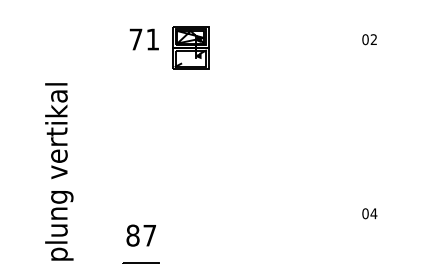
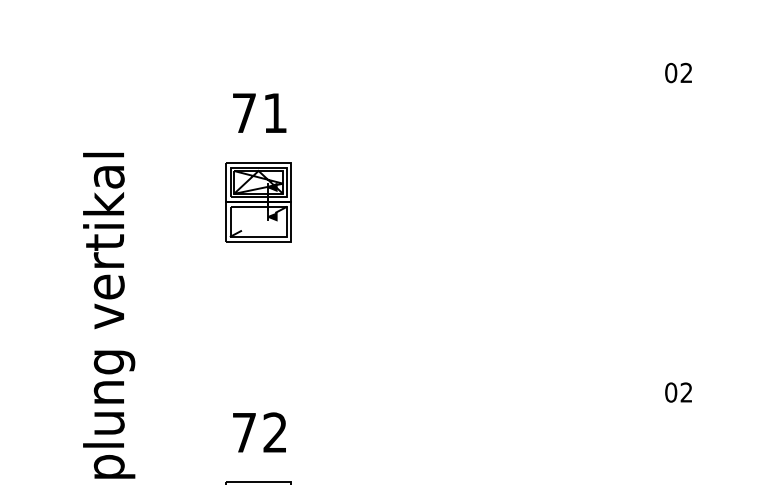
text: (143, 39) -> (258, 113), moved
part: (190, 47) -> (258, 201), moved
text: (373, 213) -> (685, 392), 04 -> 02
text: (141, 235) -> (259, 432), 87 -> 72

